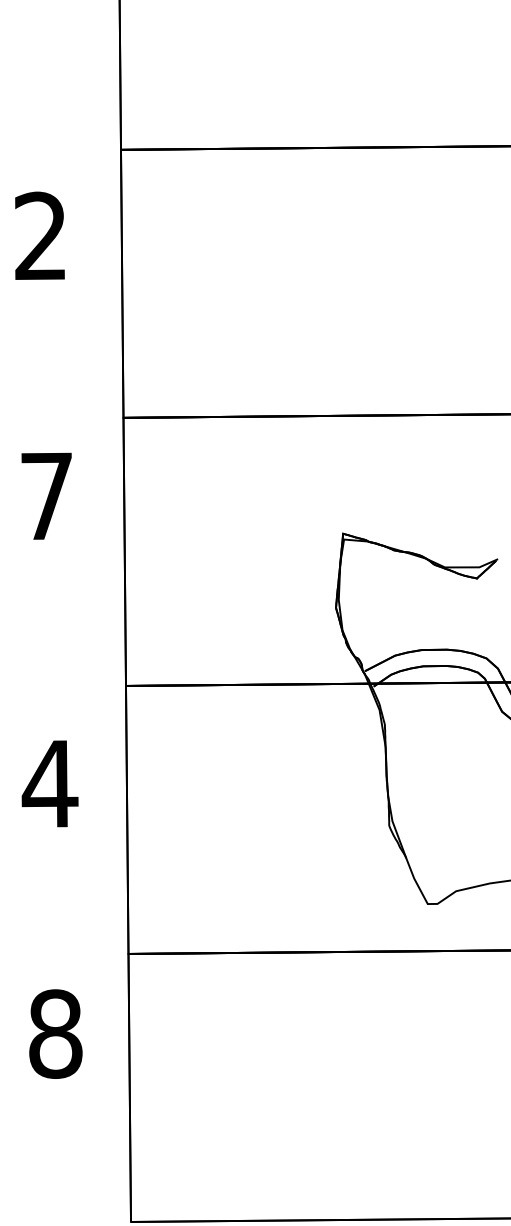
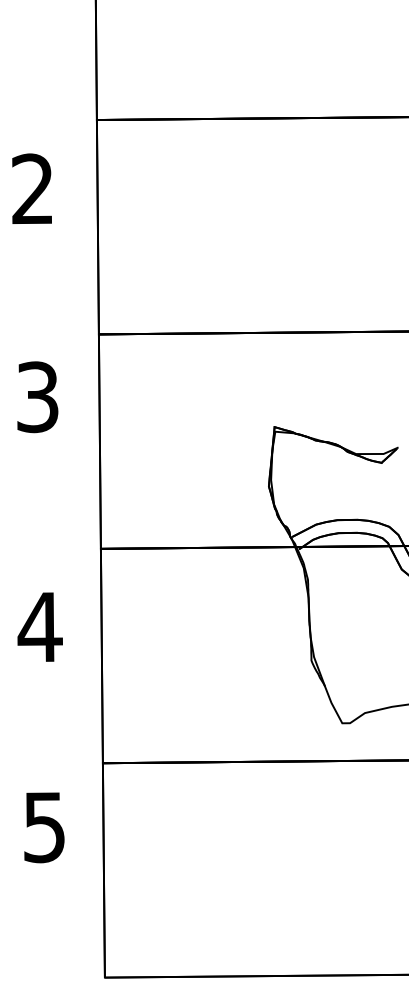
text: (46, 496) -> (37, 397), 7 -> 3
text: (55, 1034) -> (44, 827), 8 -> 5

